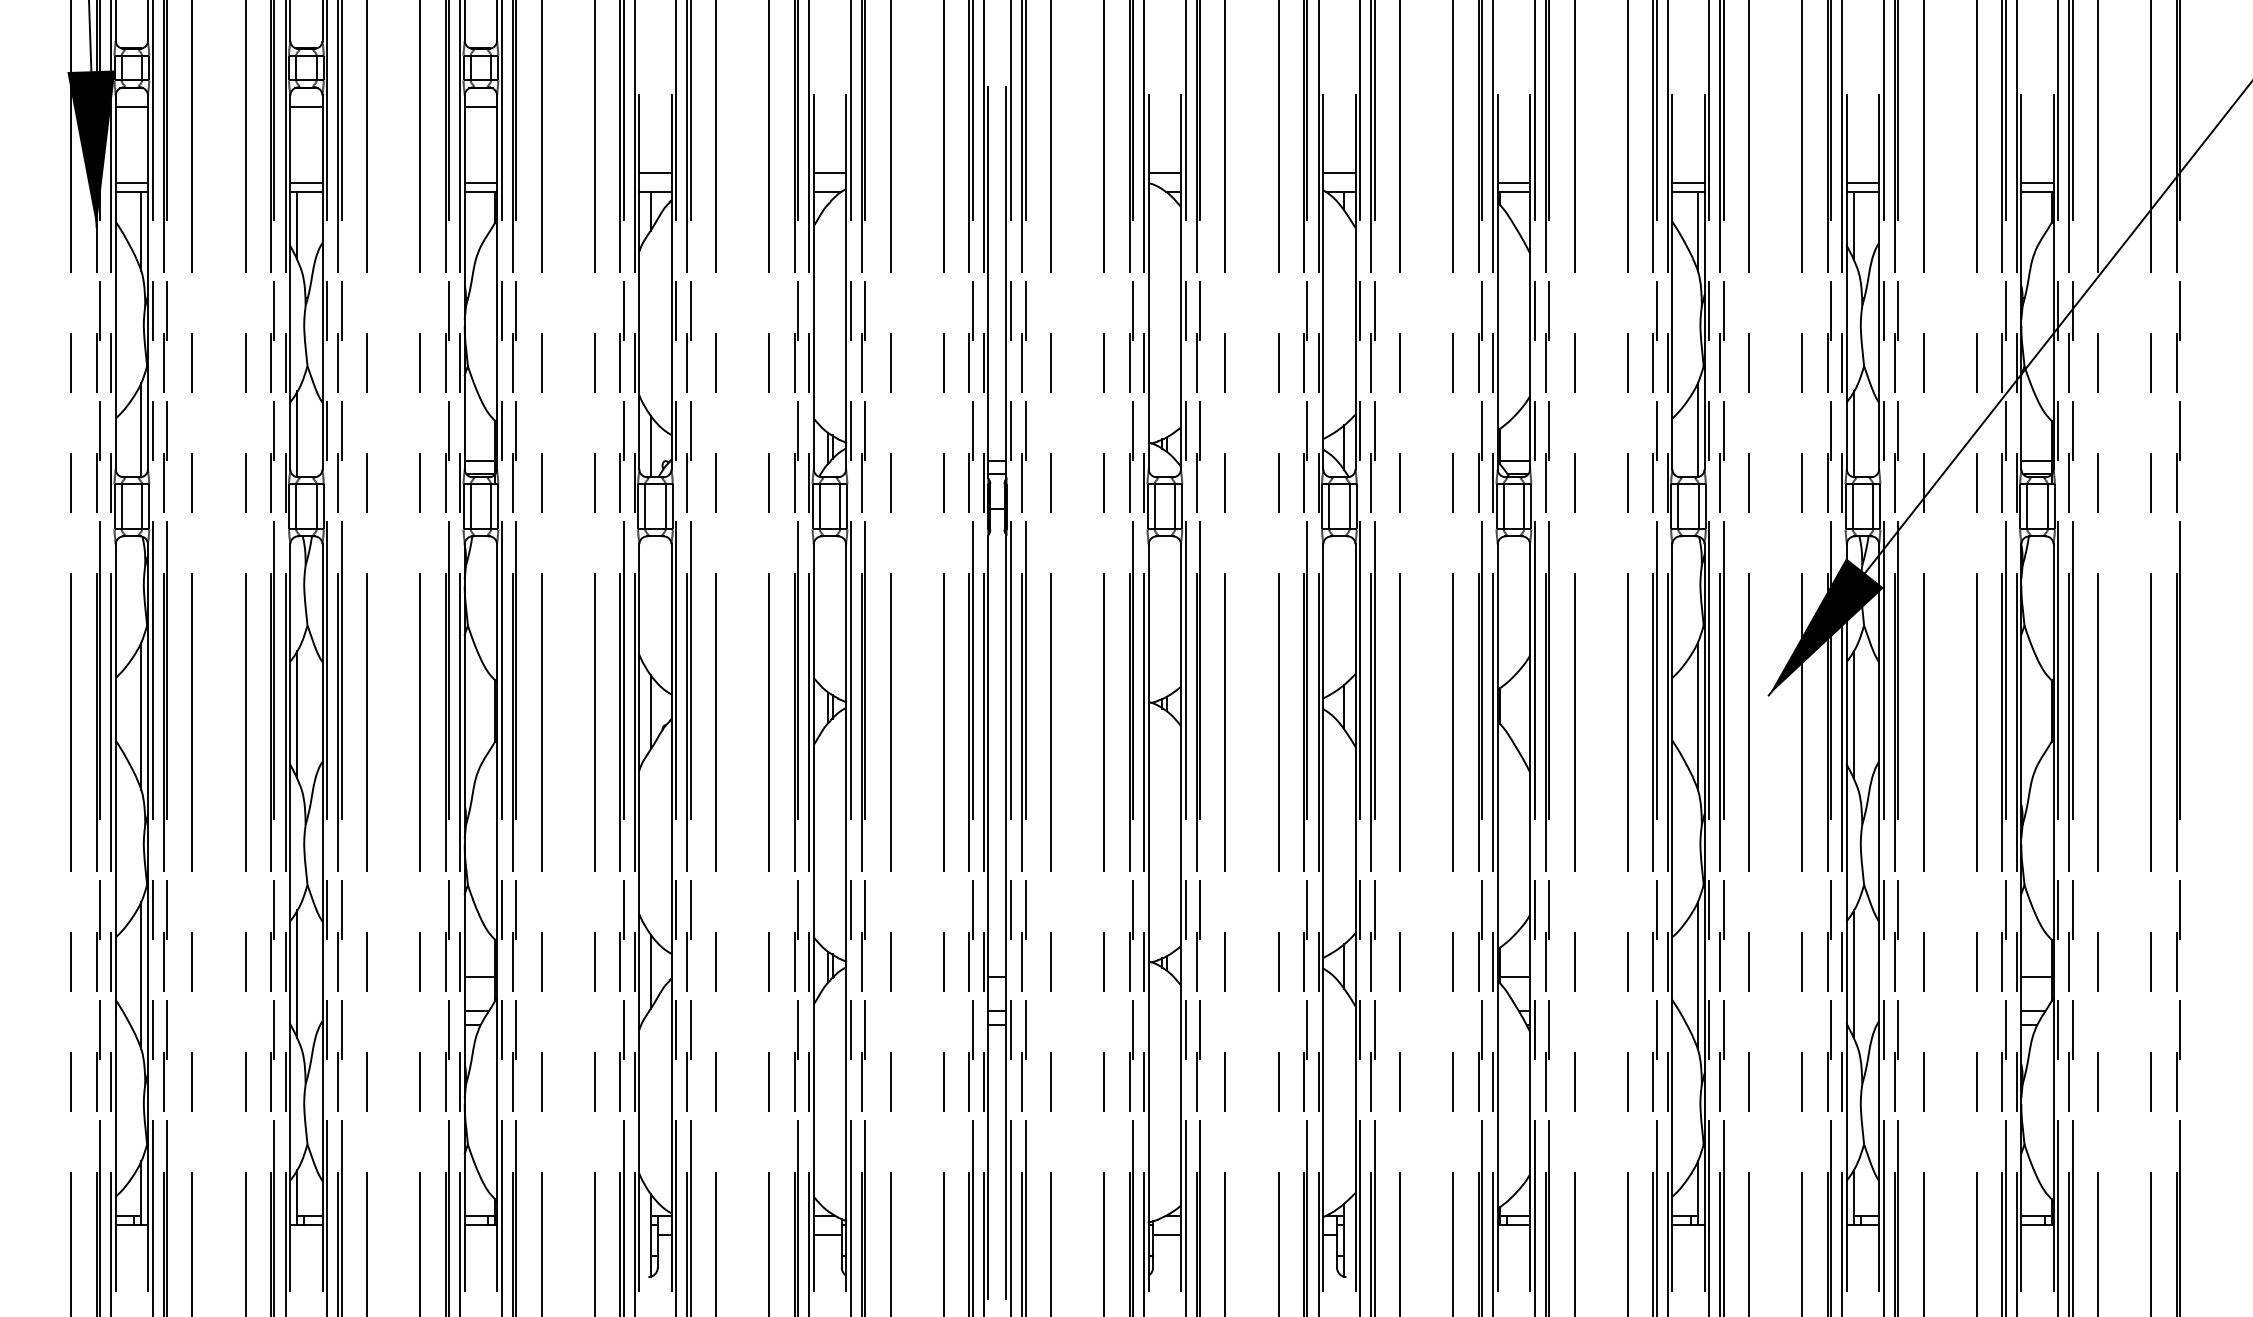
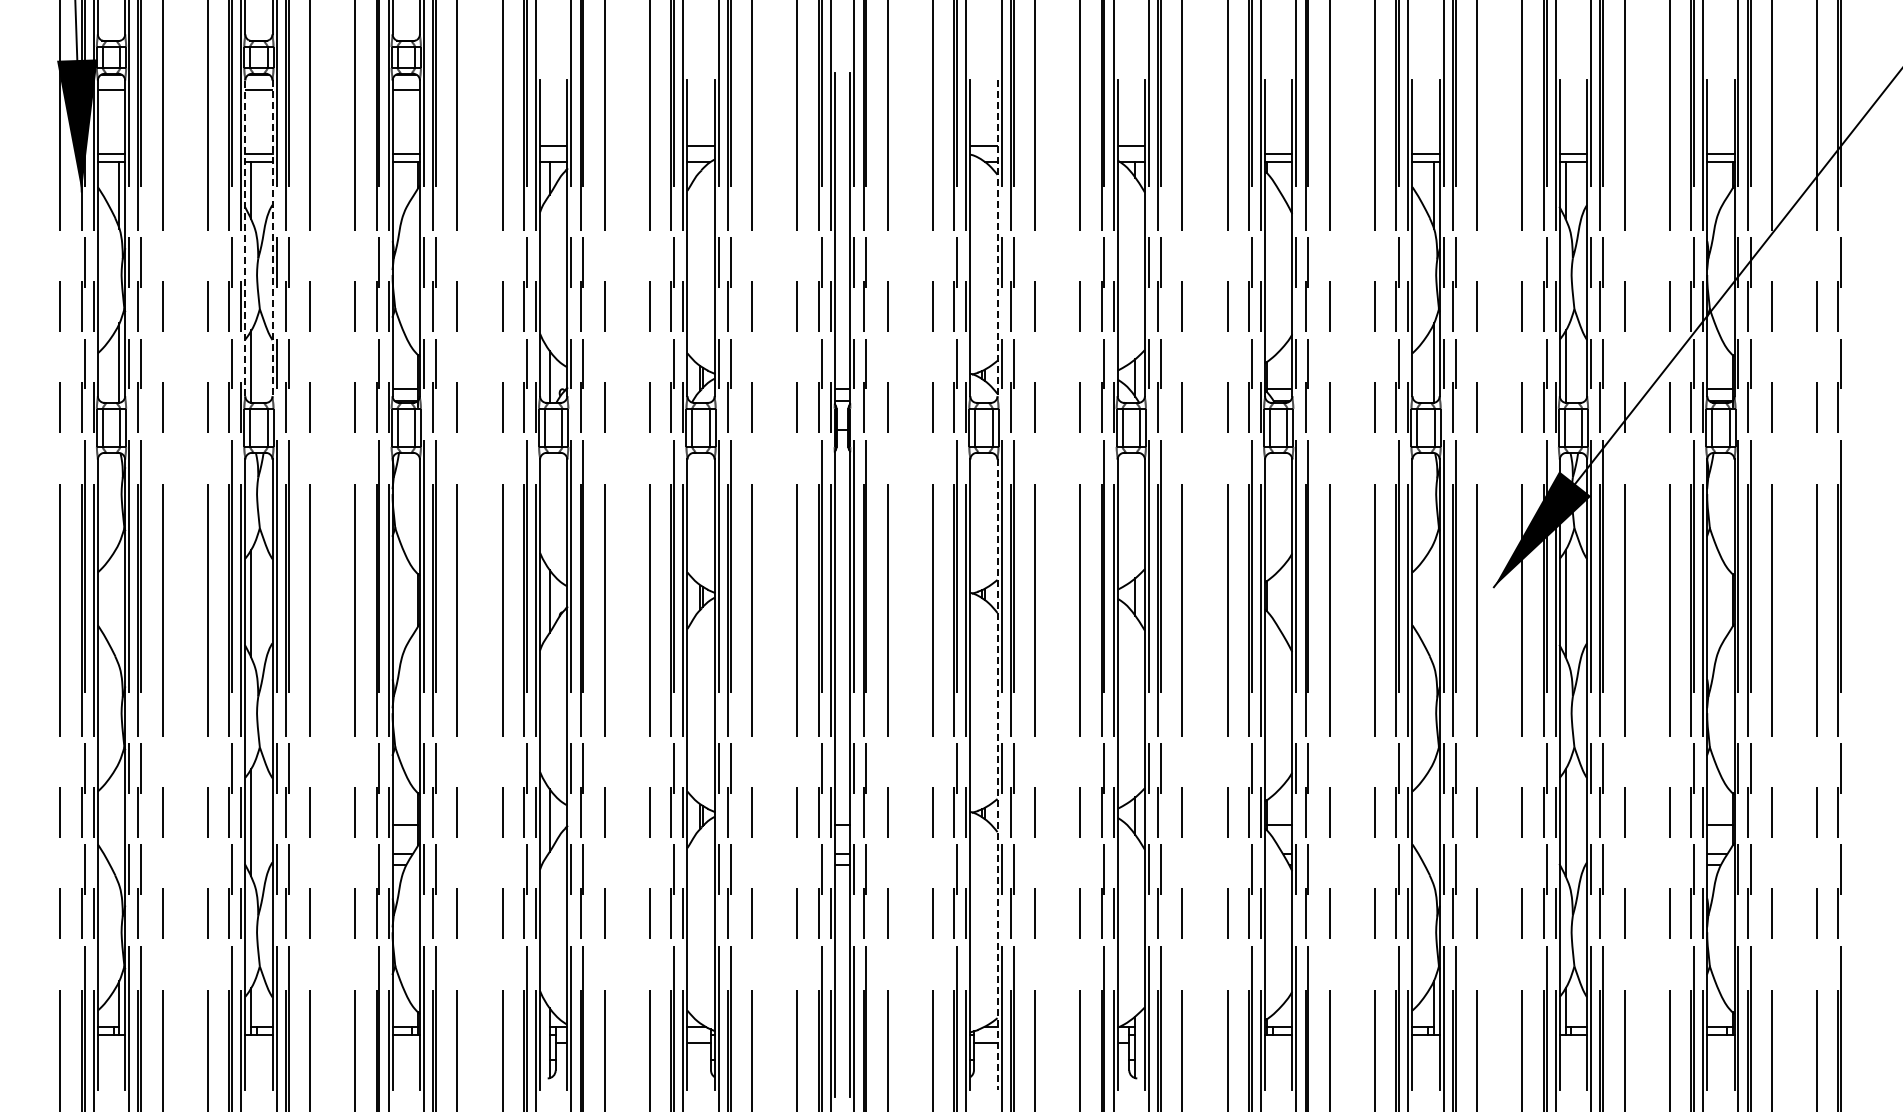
line: (290, 282) -> (245, 238), solid -> dashed
line: (322, 282) -> (272, 238), solid -> dashed
line: (1180, 282) -> (997, 238), solid -> dashed
line: (141, 715) -> (119, 604), removed
line: (1698, 715) -> (1434, 604), removed
line: (1180, 918) -> (997, 775), solid -> dashed
line: (141, 975) -> (119, 823), removed
line: (1698, 975) -> (1434, 823), removed

